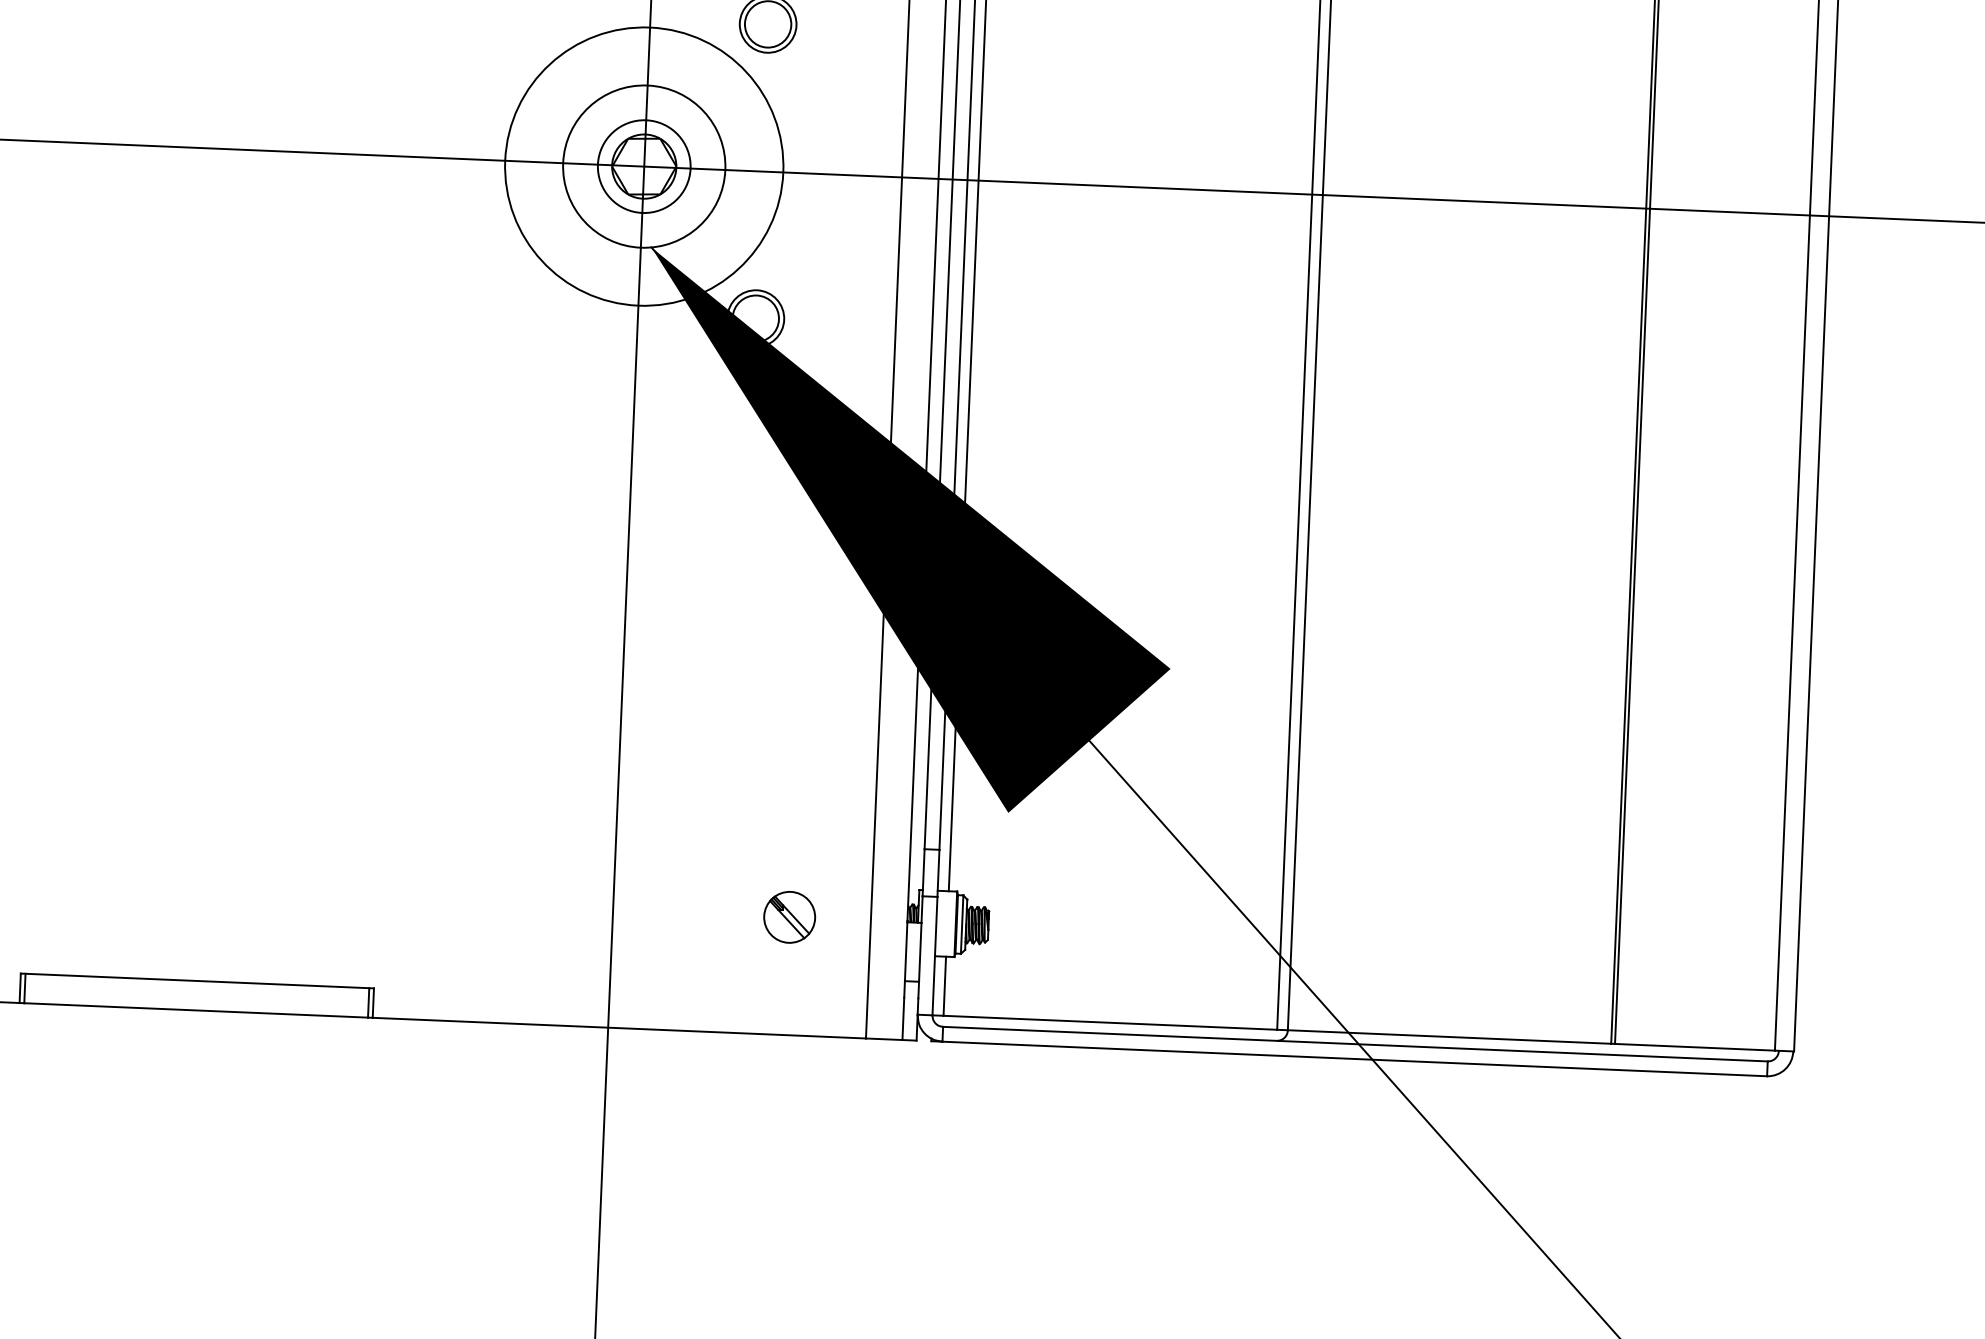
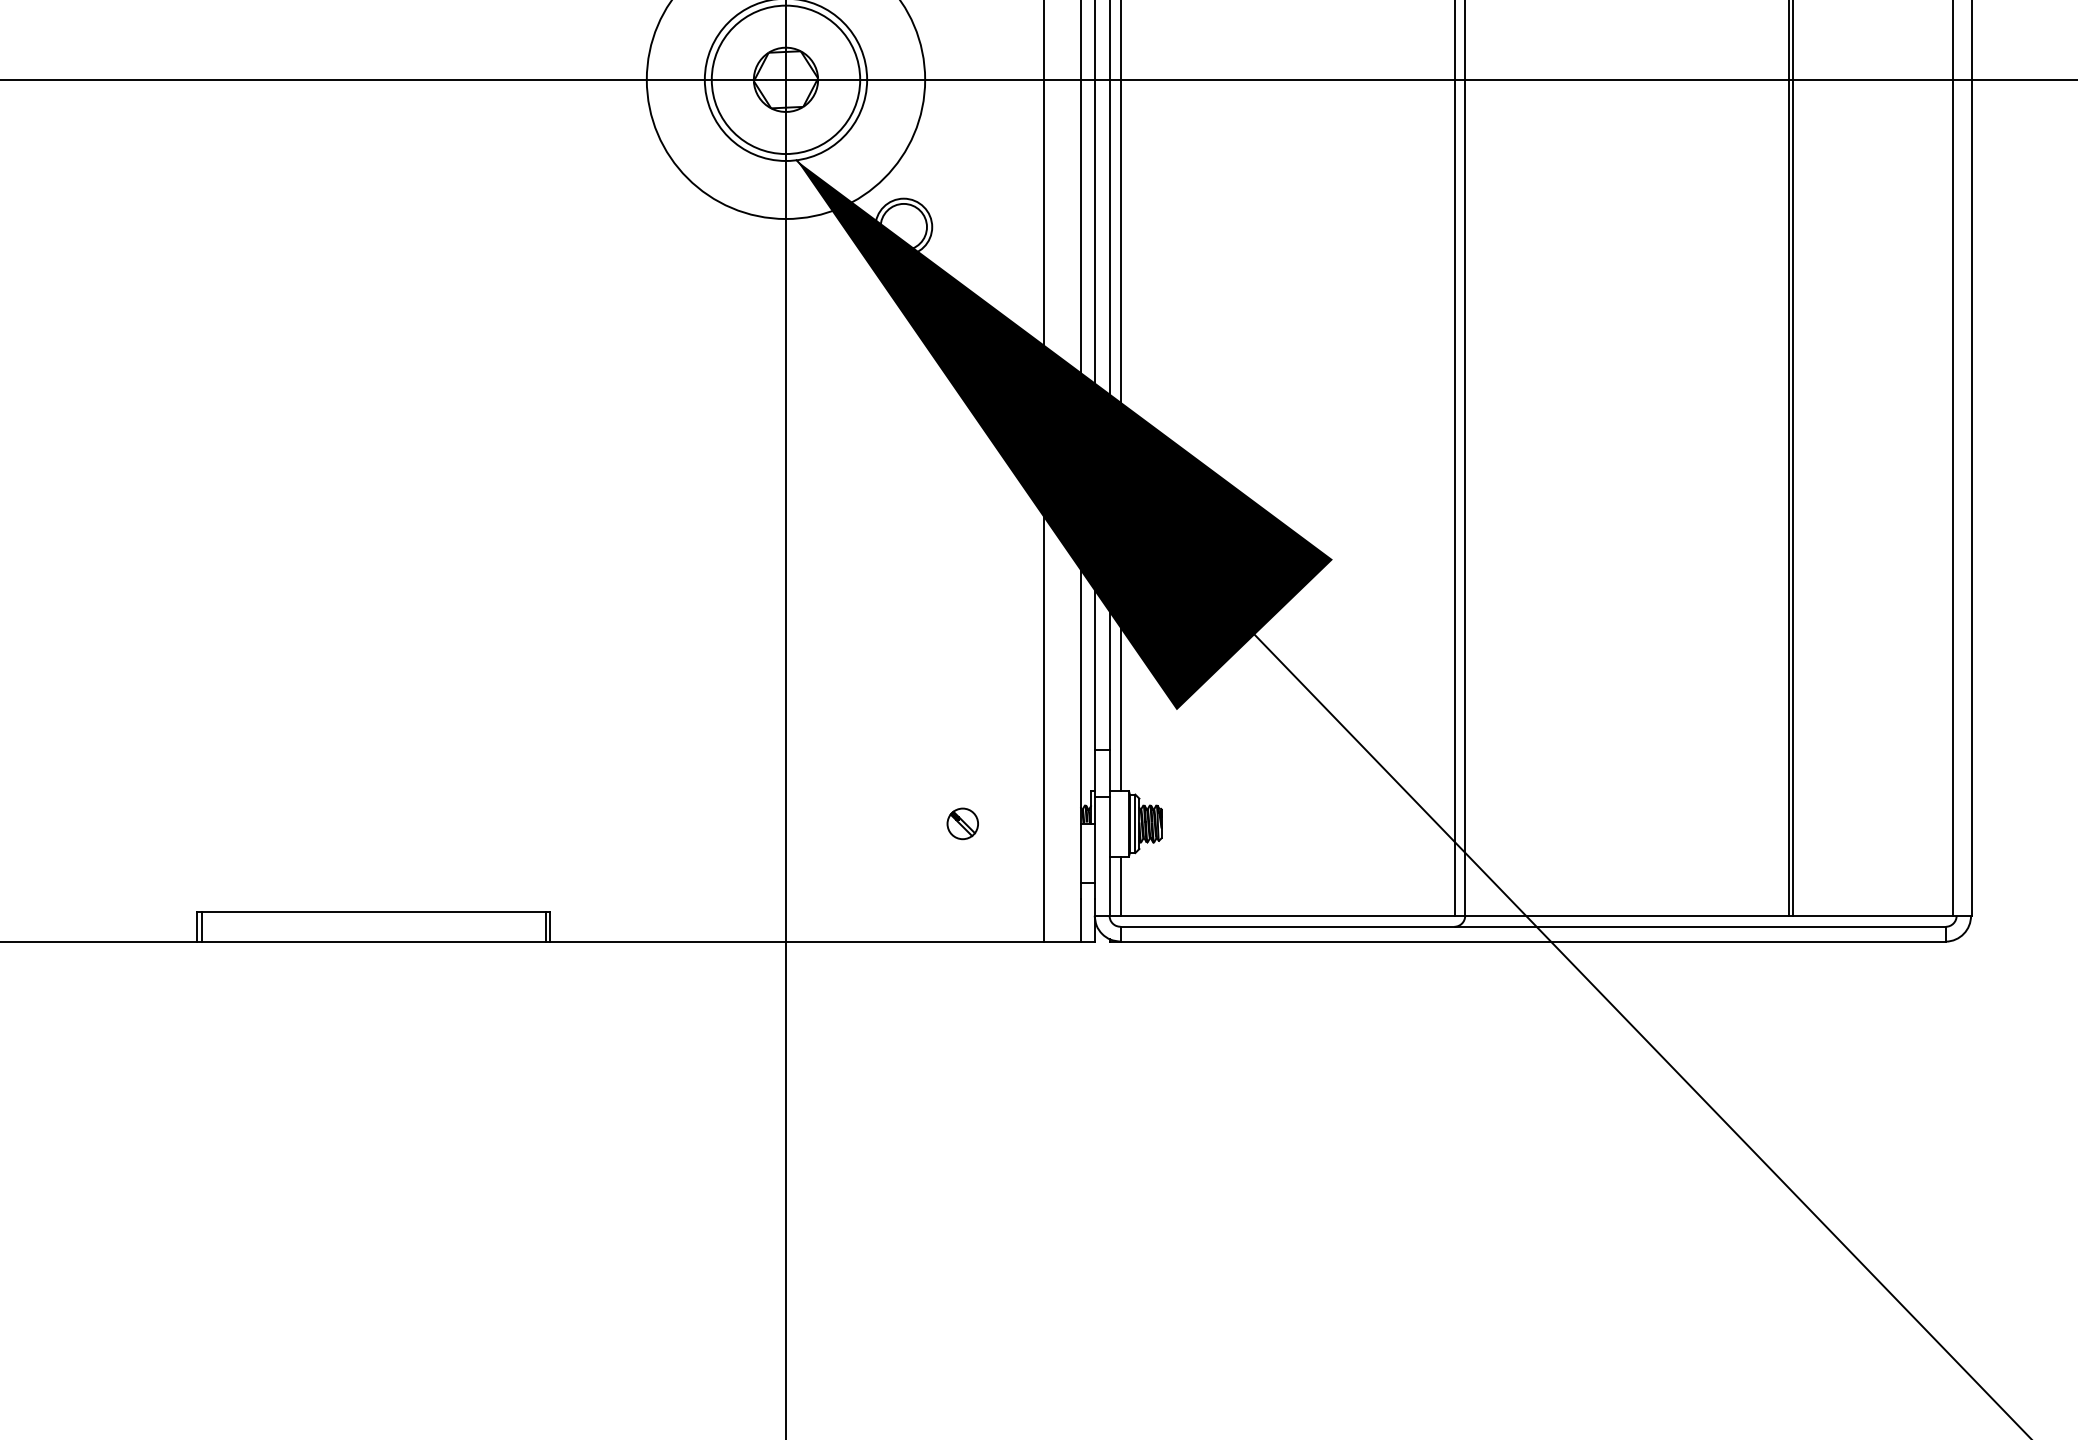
circle: (643, 166) -> (785, 79), size x1.6
part: (789, 917) -> (962, 823), size x0.6

